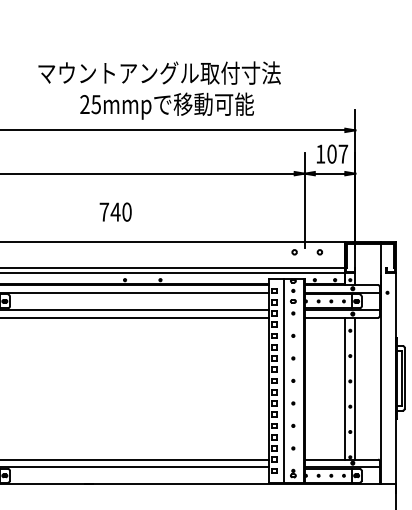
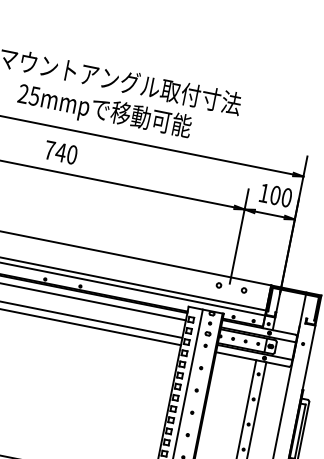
text: (166, 105) -> (104, 111), moved
text: (343, 153) -> (287, 197), 107 -> 100
text: (115, 211) -> (60, 151), moved

